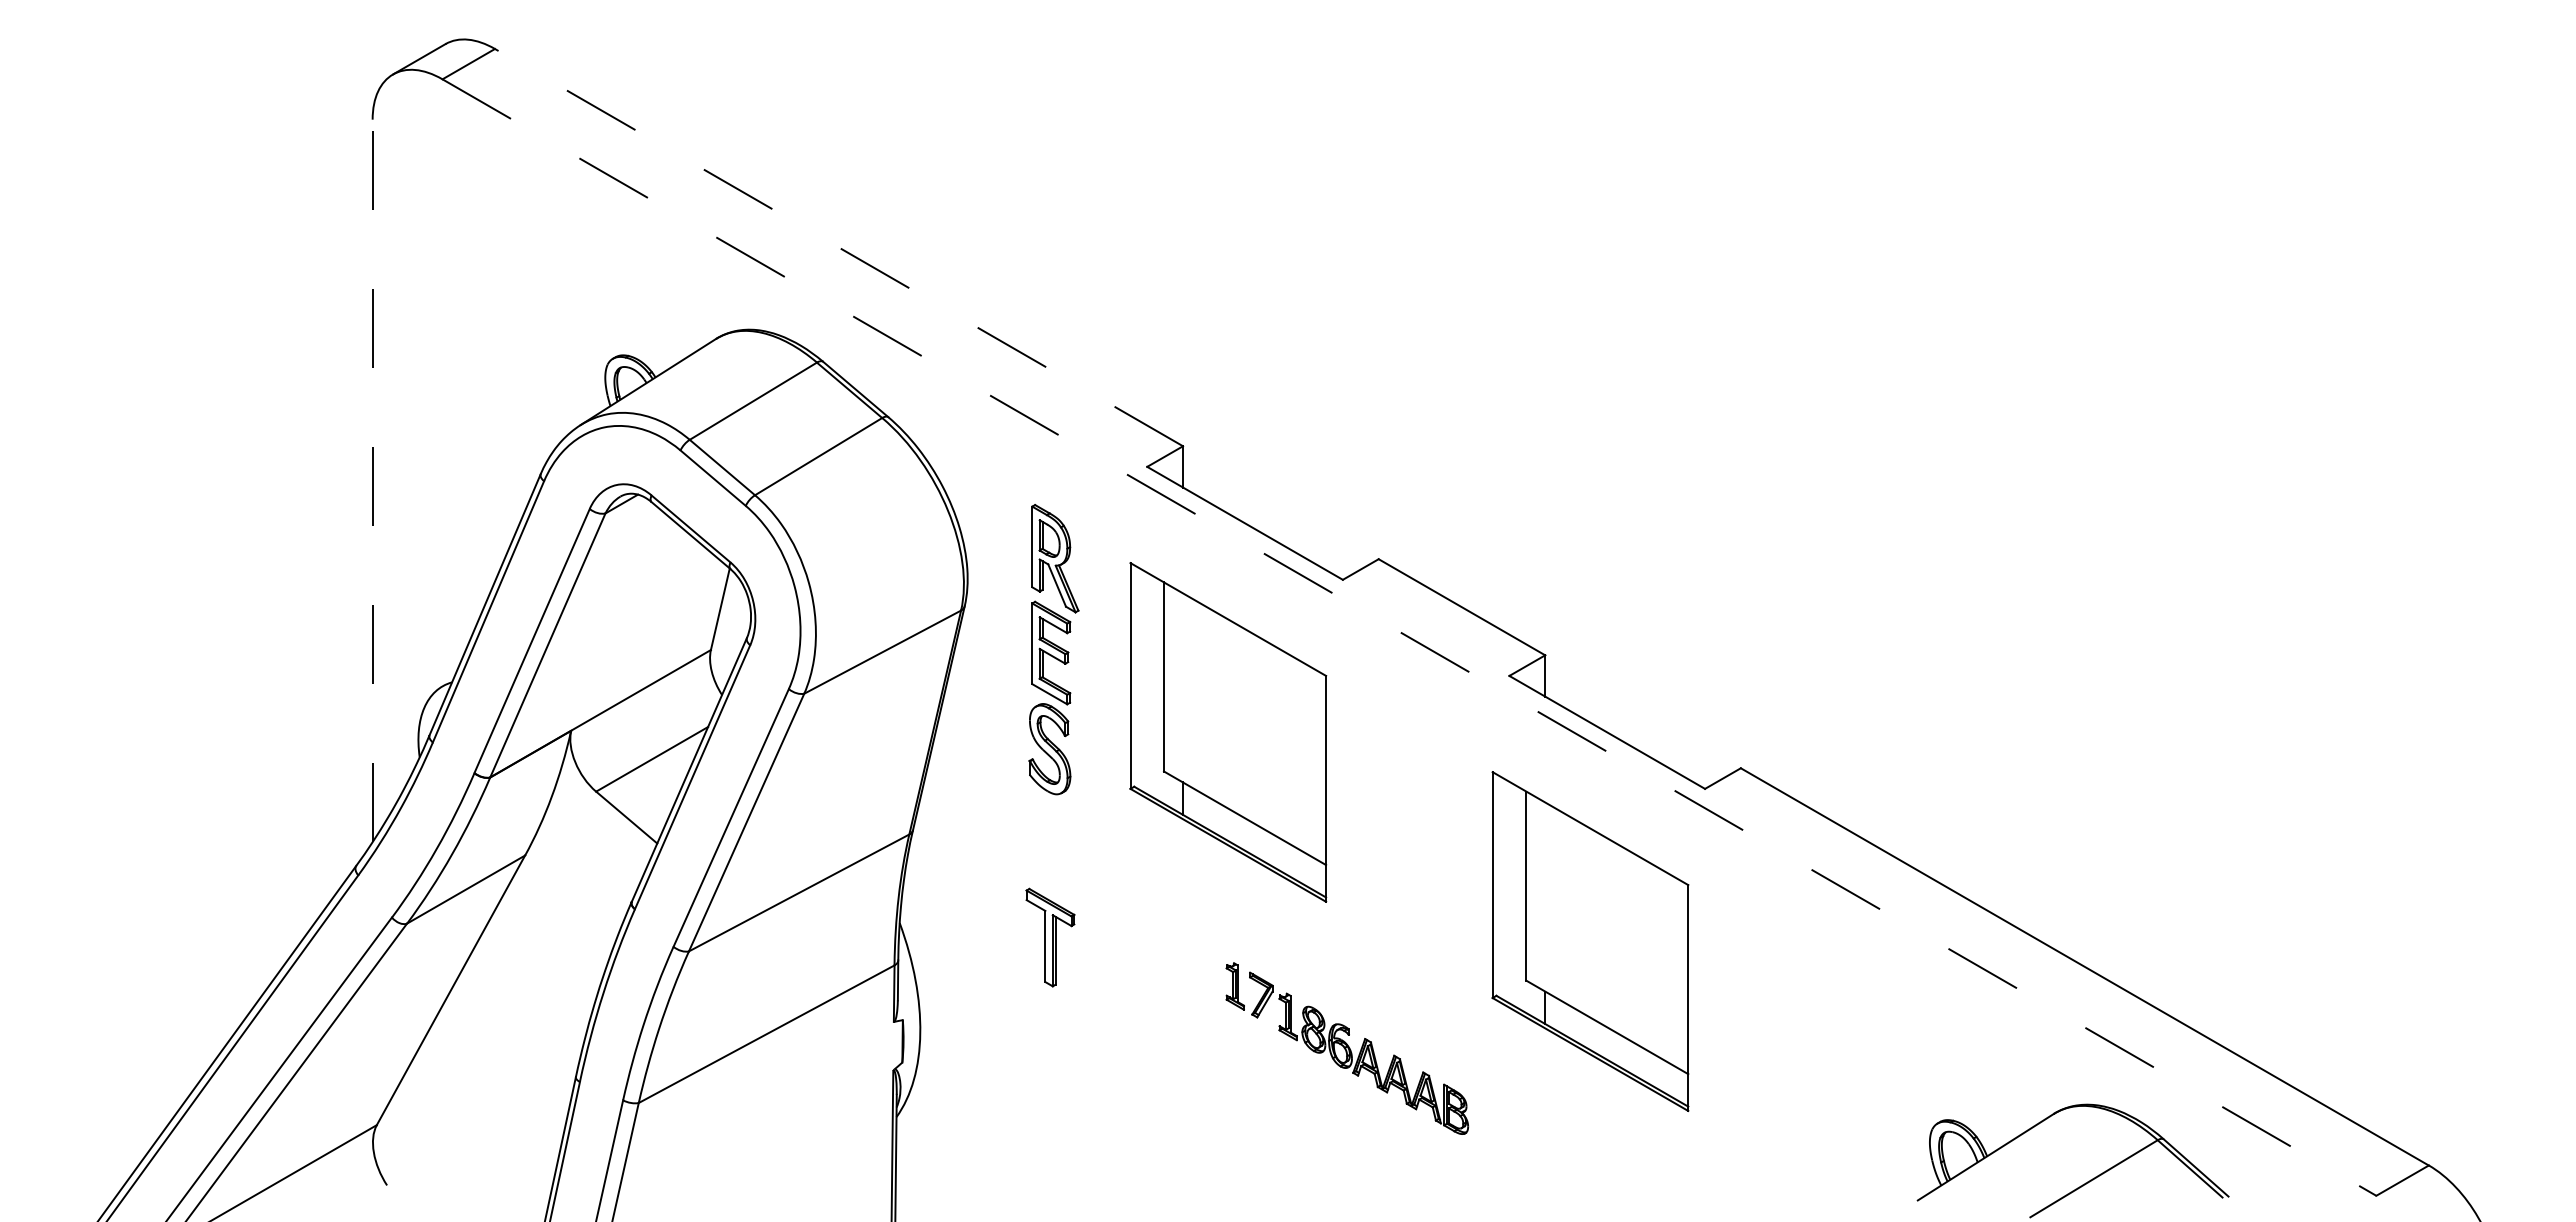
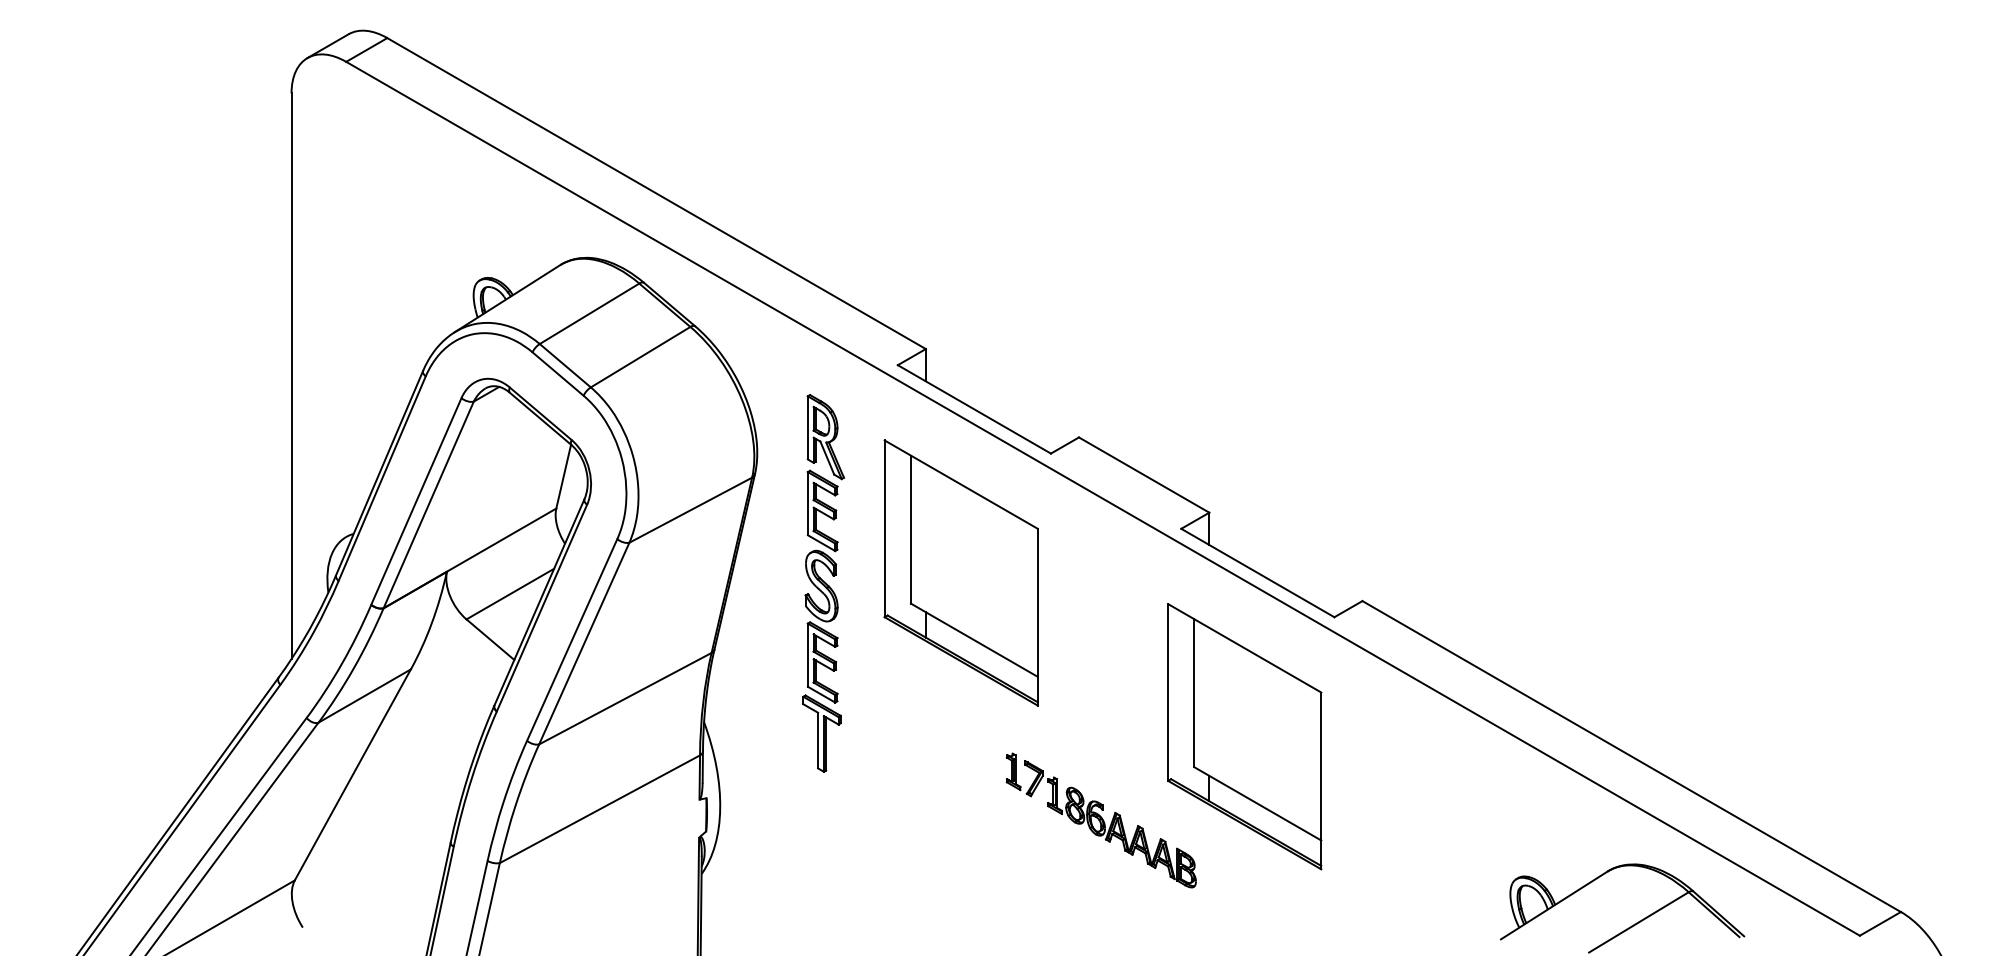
line: (838, 247) -> (656, 193), dashed -> solid
line: (372, 480) -> (291, 375), dashed -> solid
line: (1409, 637) -> (1103, 498), dashed -> solid
part: (1051, 846) -> (822, 662), added
part: (1347, 1048) -> (1101, 820), moved

